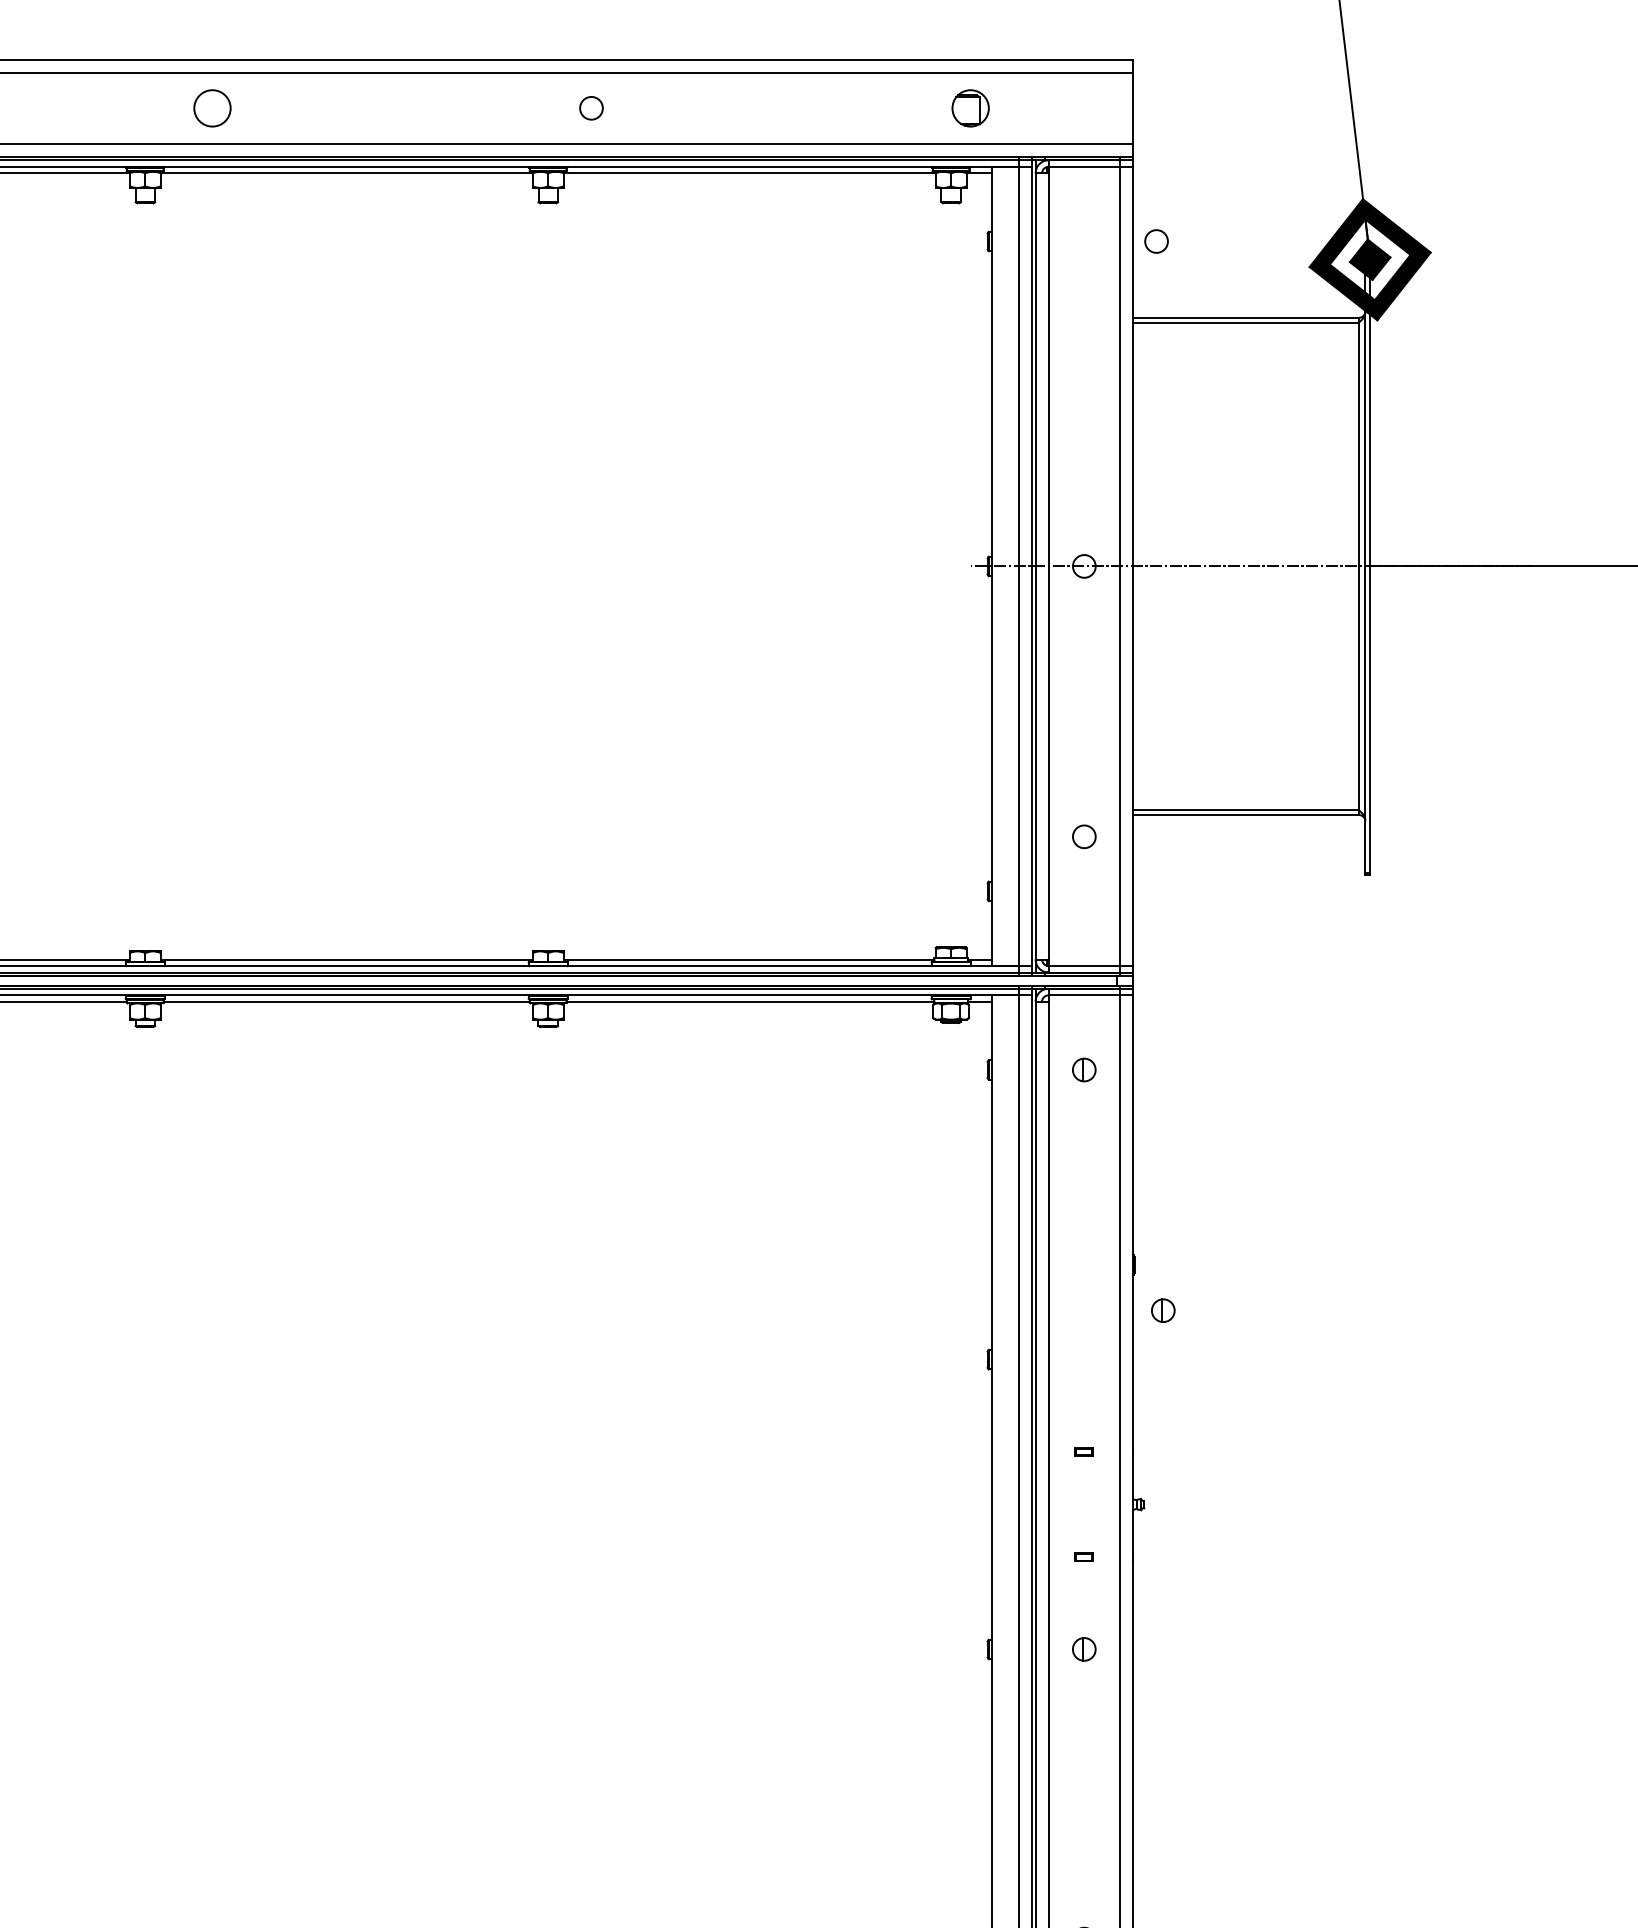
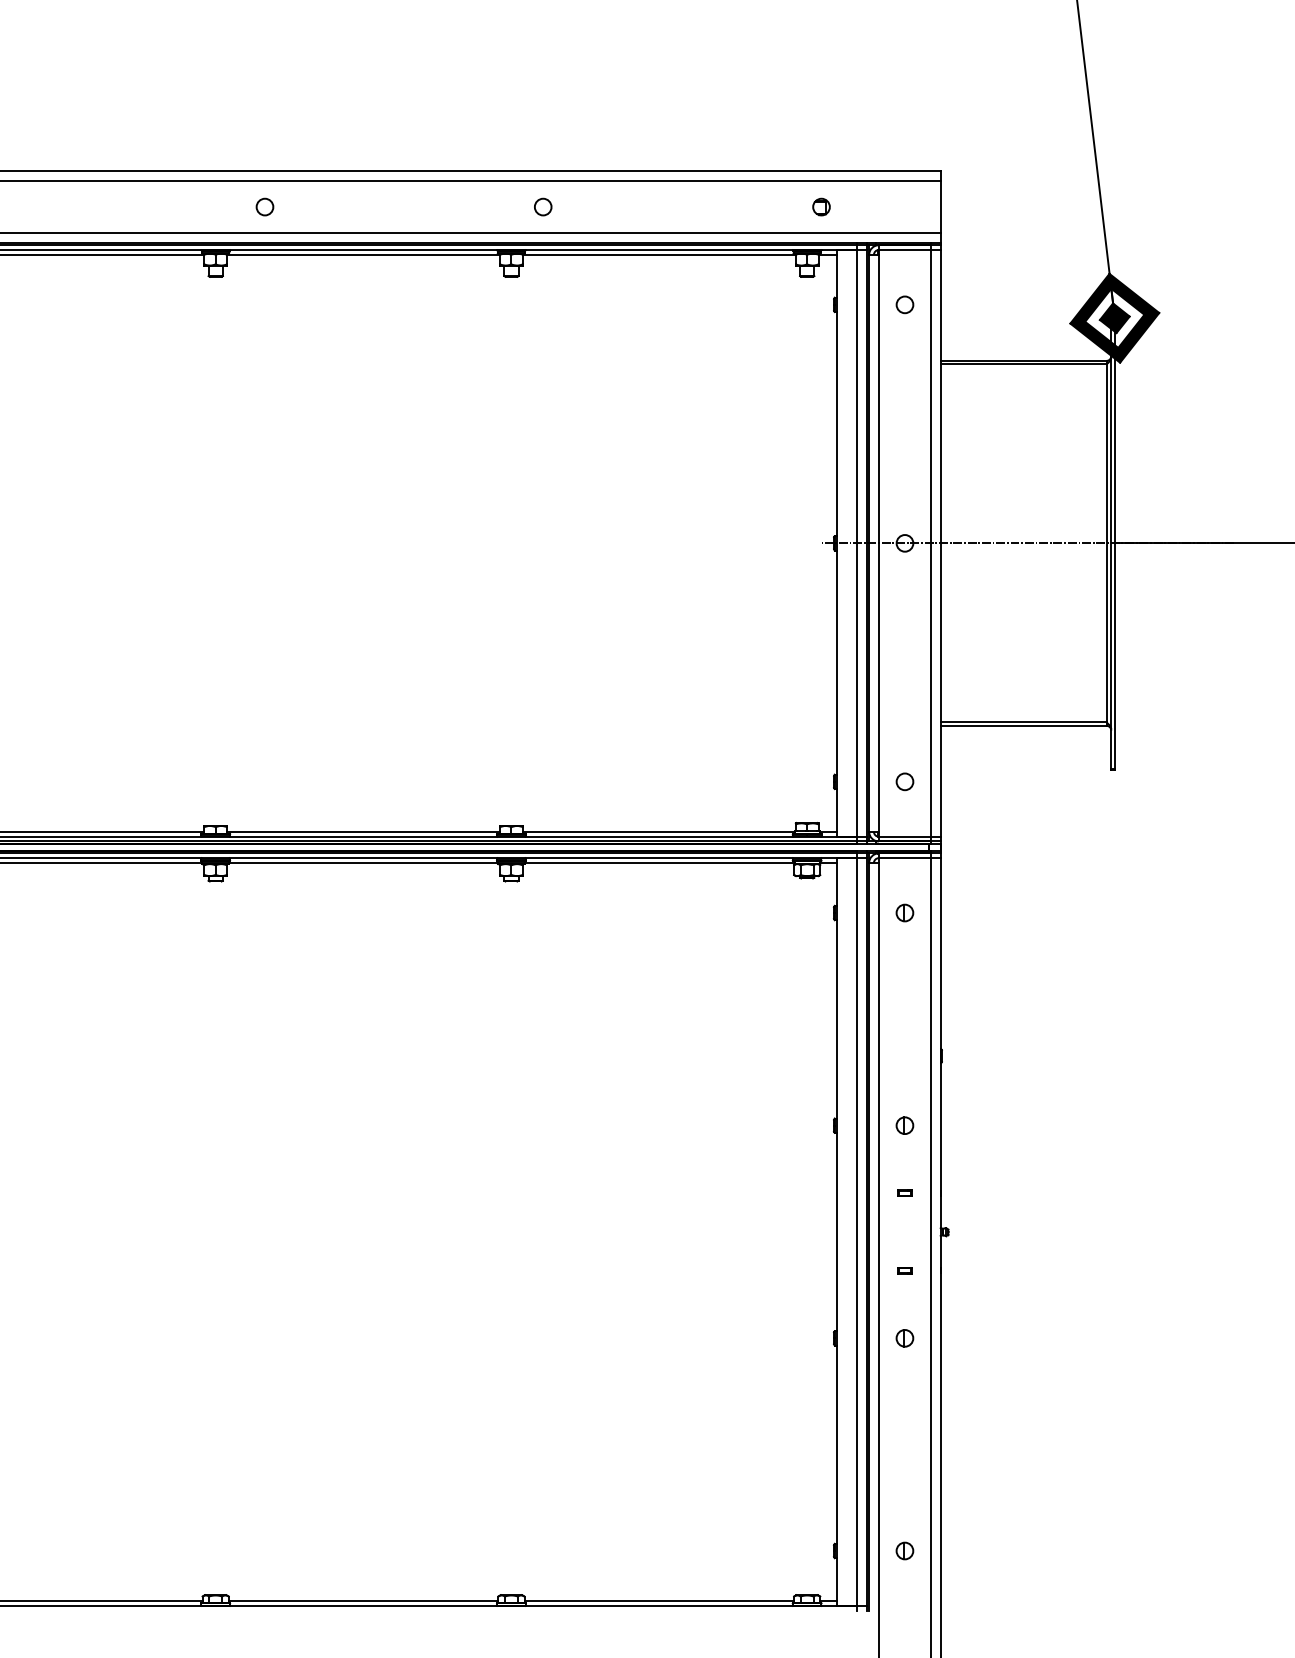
circle: (211, 107) -> (264, 206), size x0.62
part: (970, 107) -> (821, 206), size x0.62
circle: (1155, 241) -> (904, 304), moved
circle: (1083, 836) -> (904, 781), moved
part: (1162, 1310) -> (904, 1125), moved

